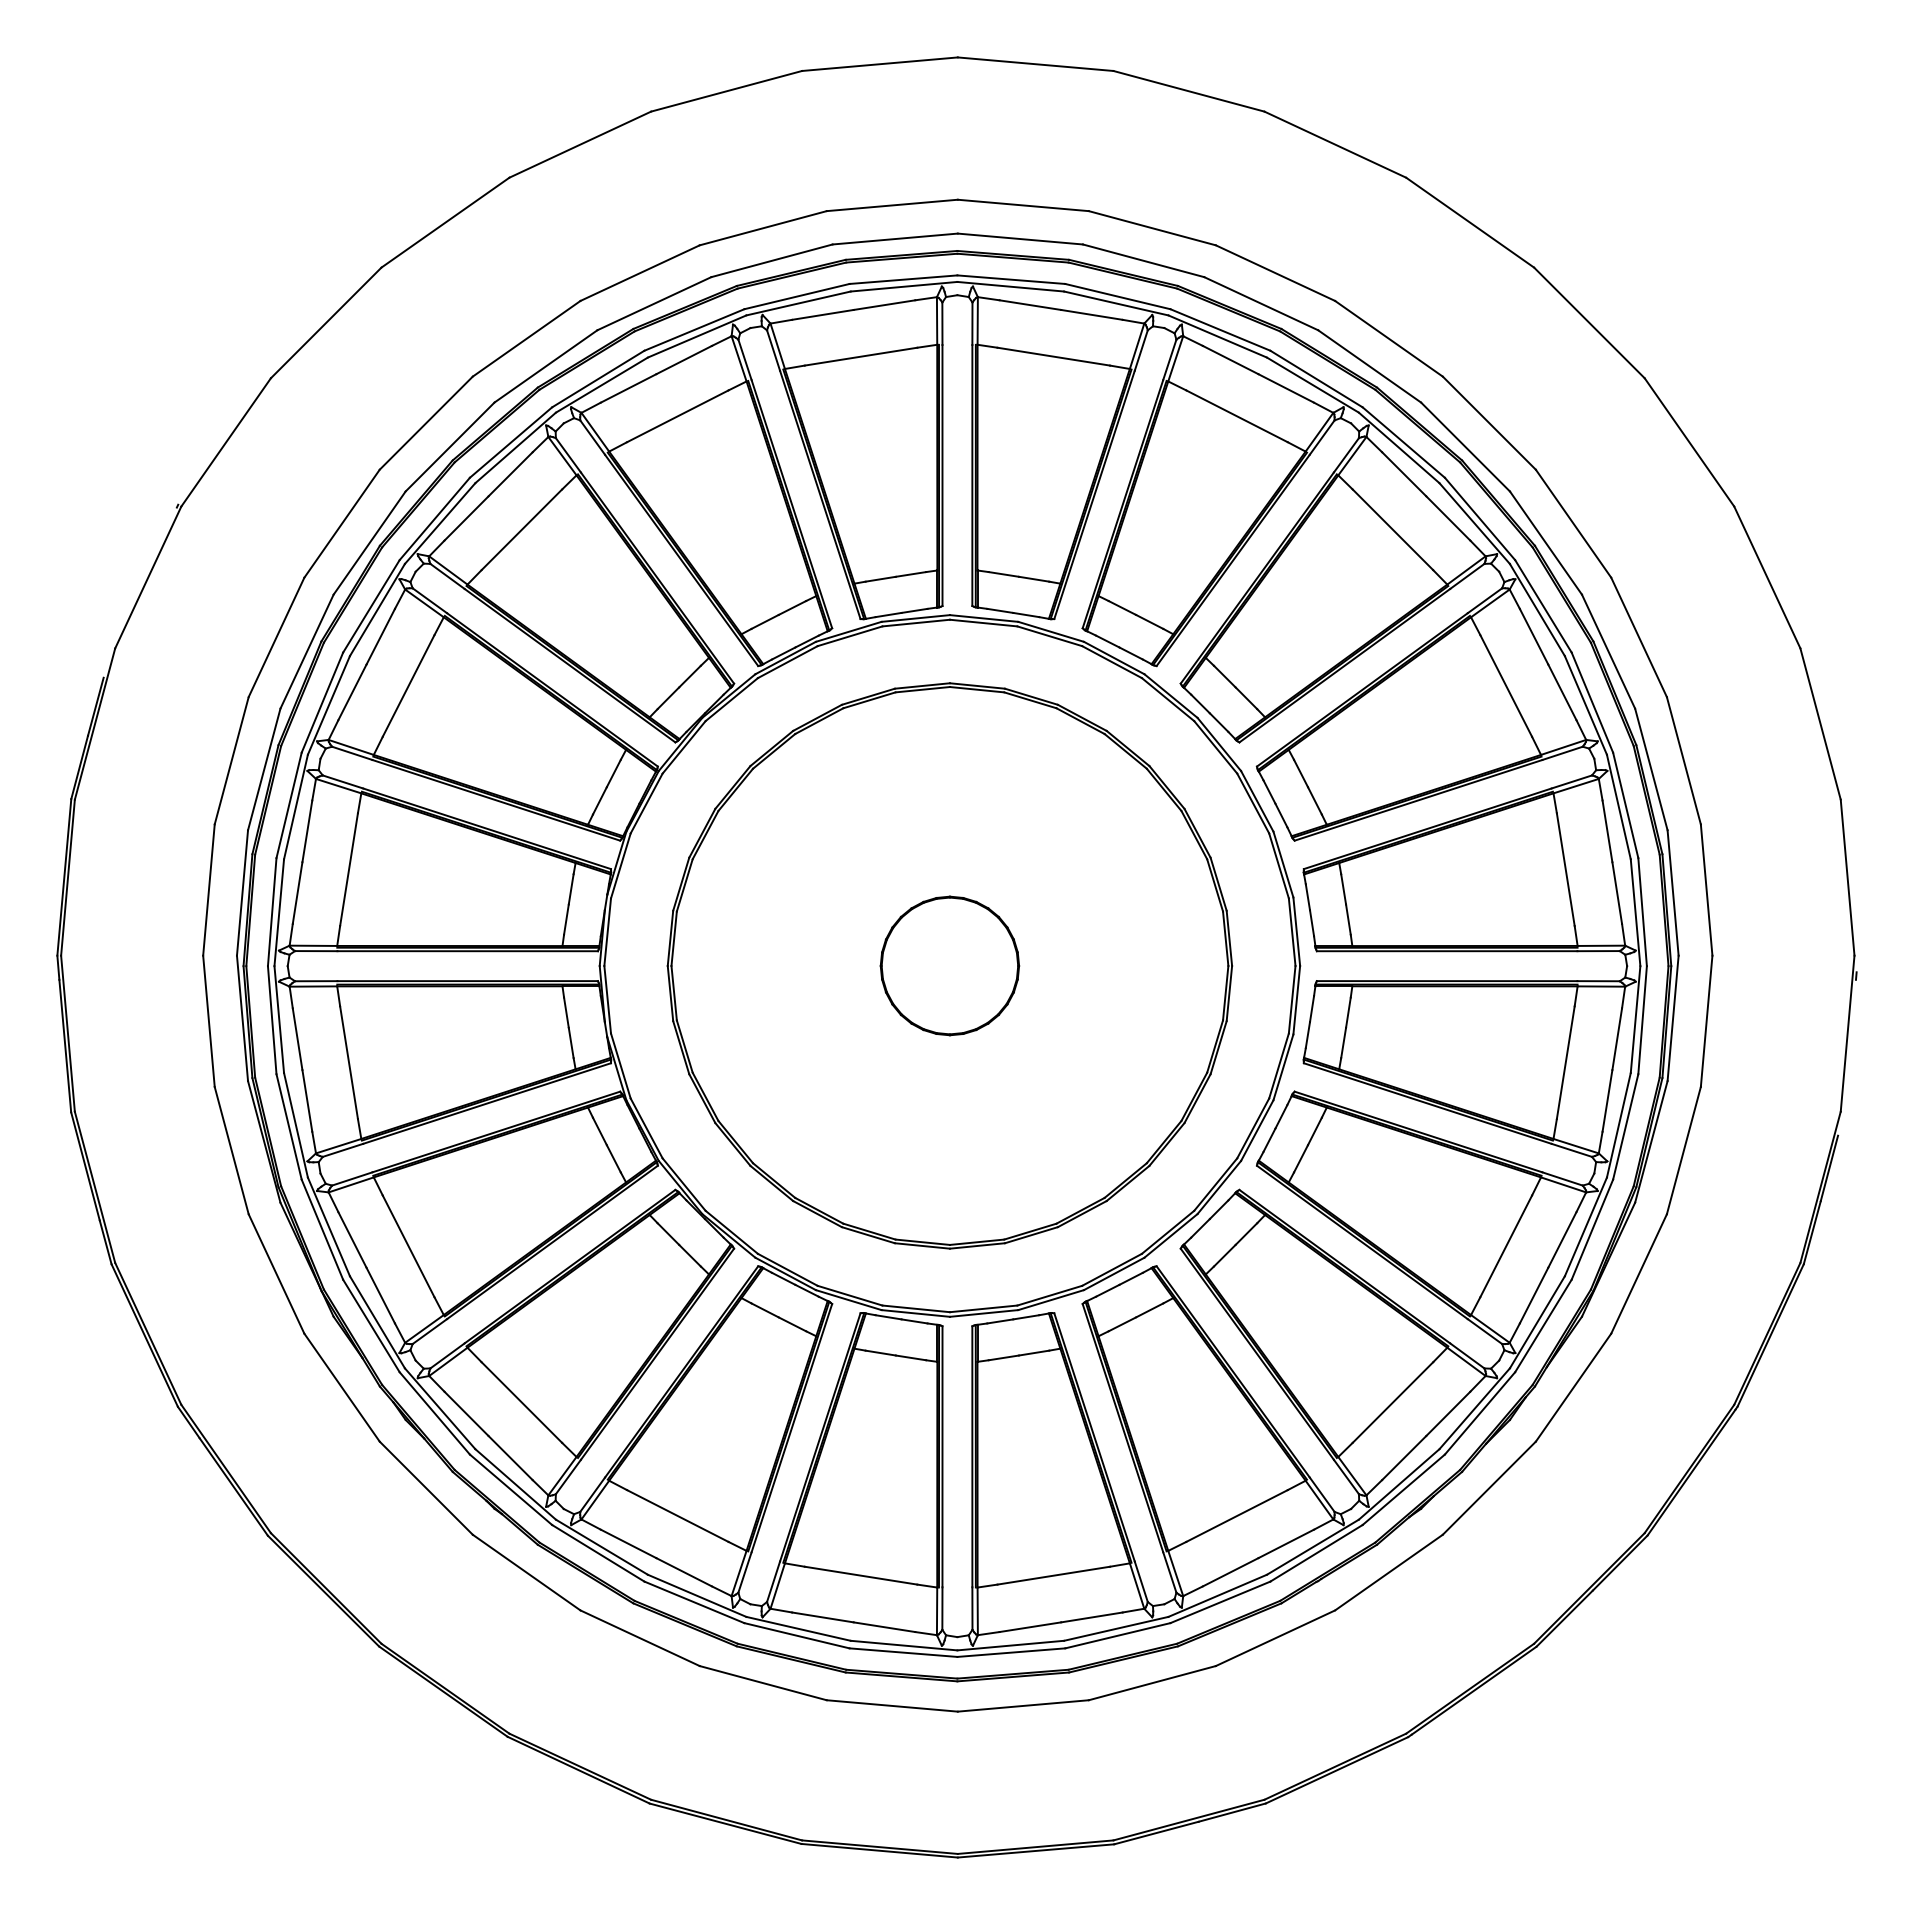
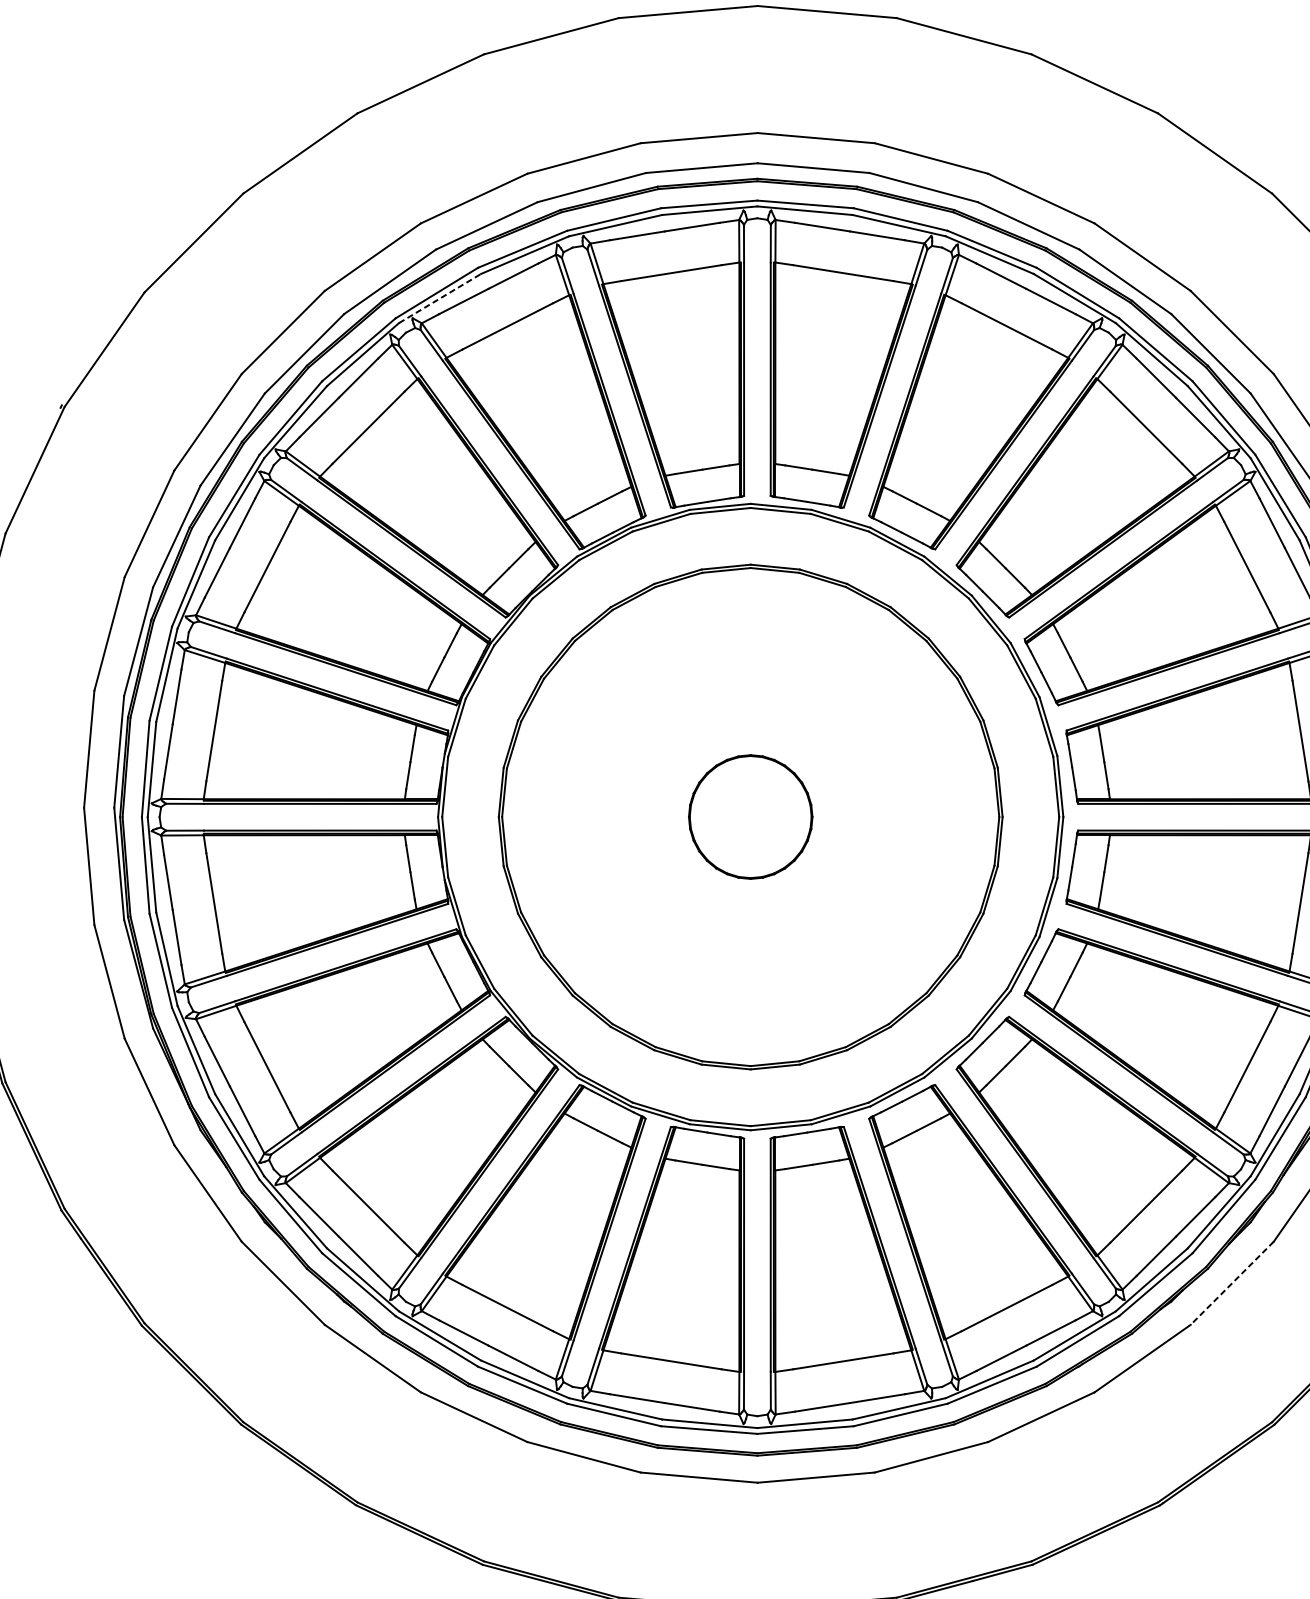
line: (601, 385) -> (439, 298), solid -> dashed
line: (1489, 1488) -> (1232, 1283), solid -> dashed

